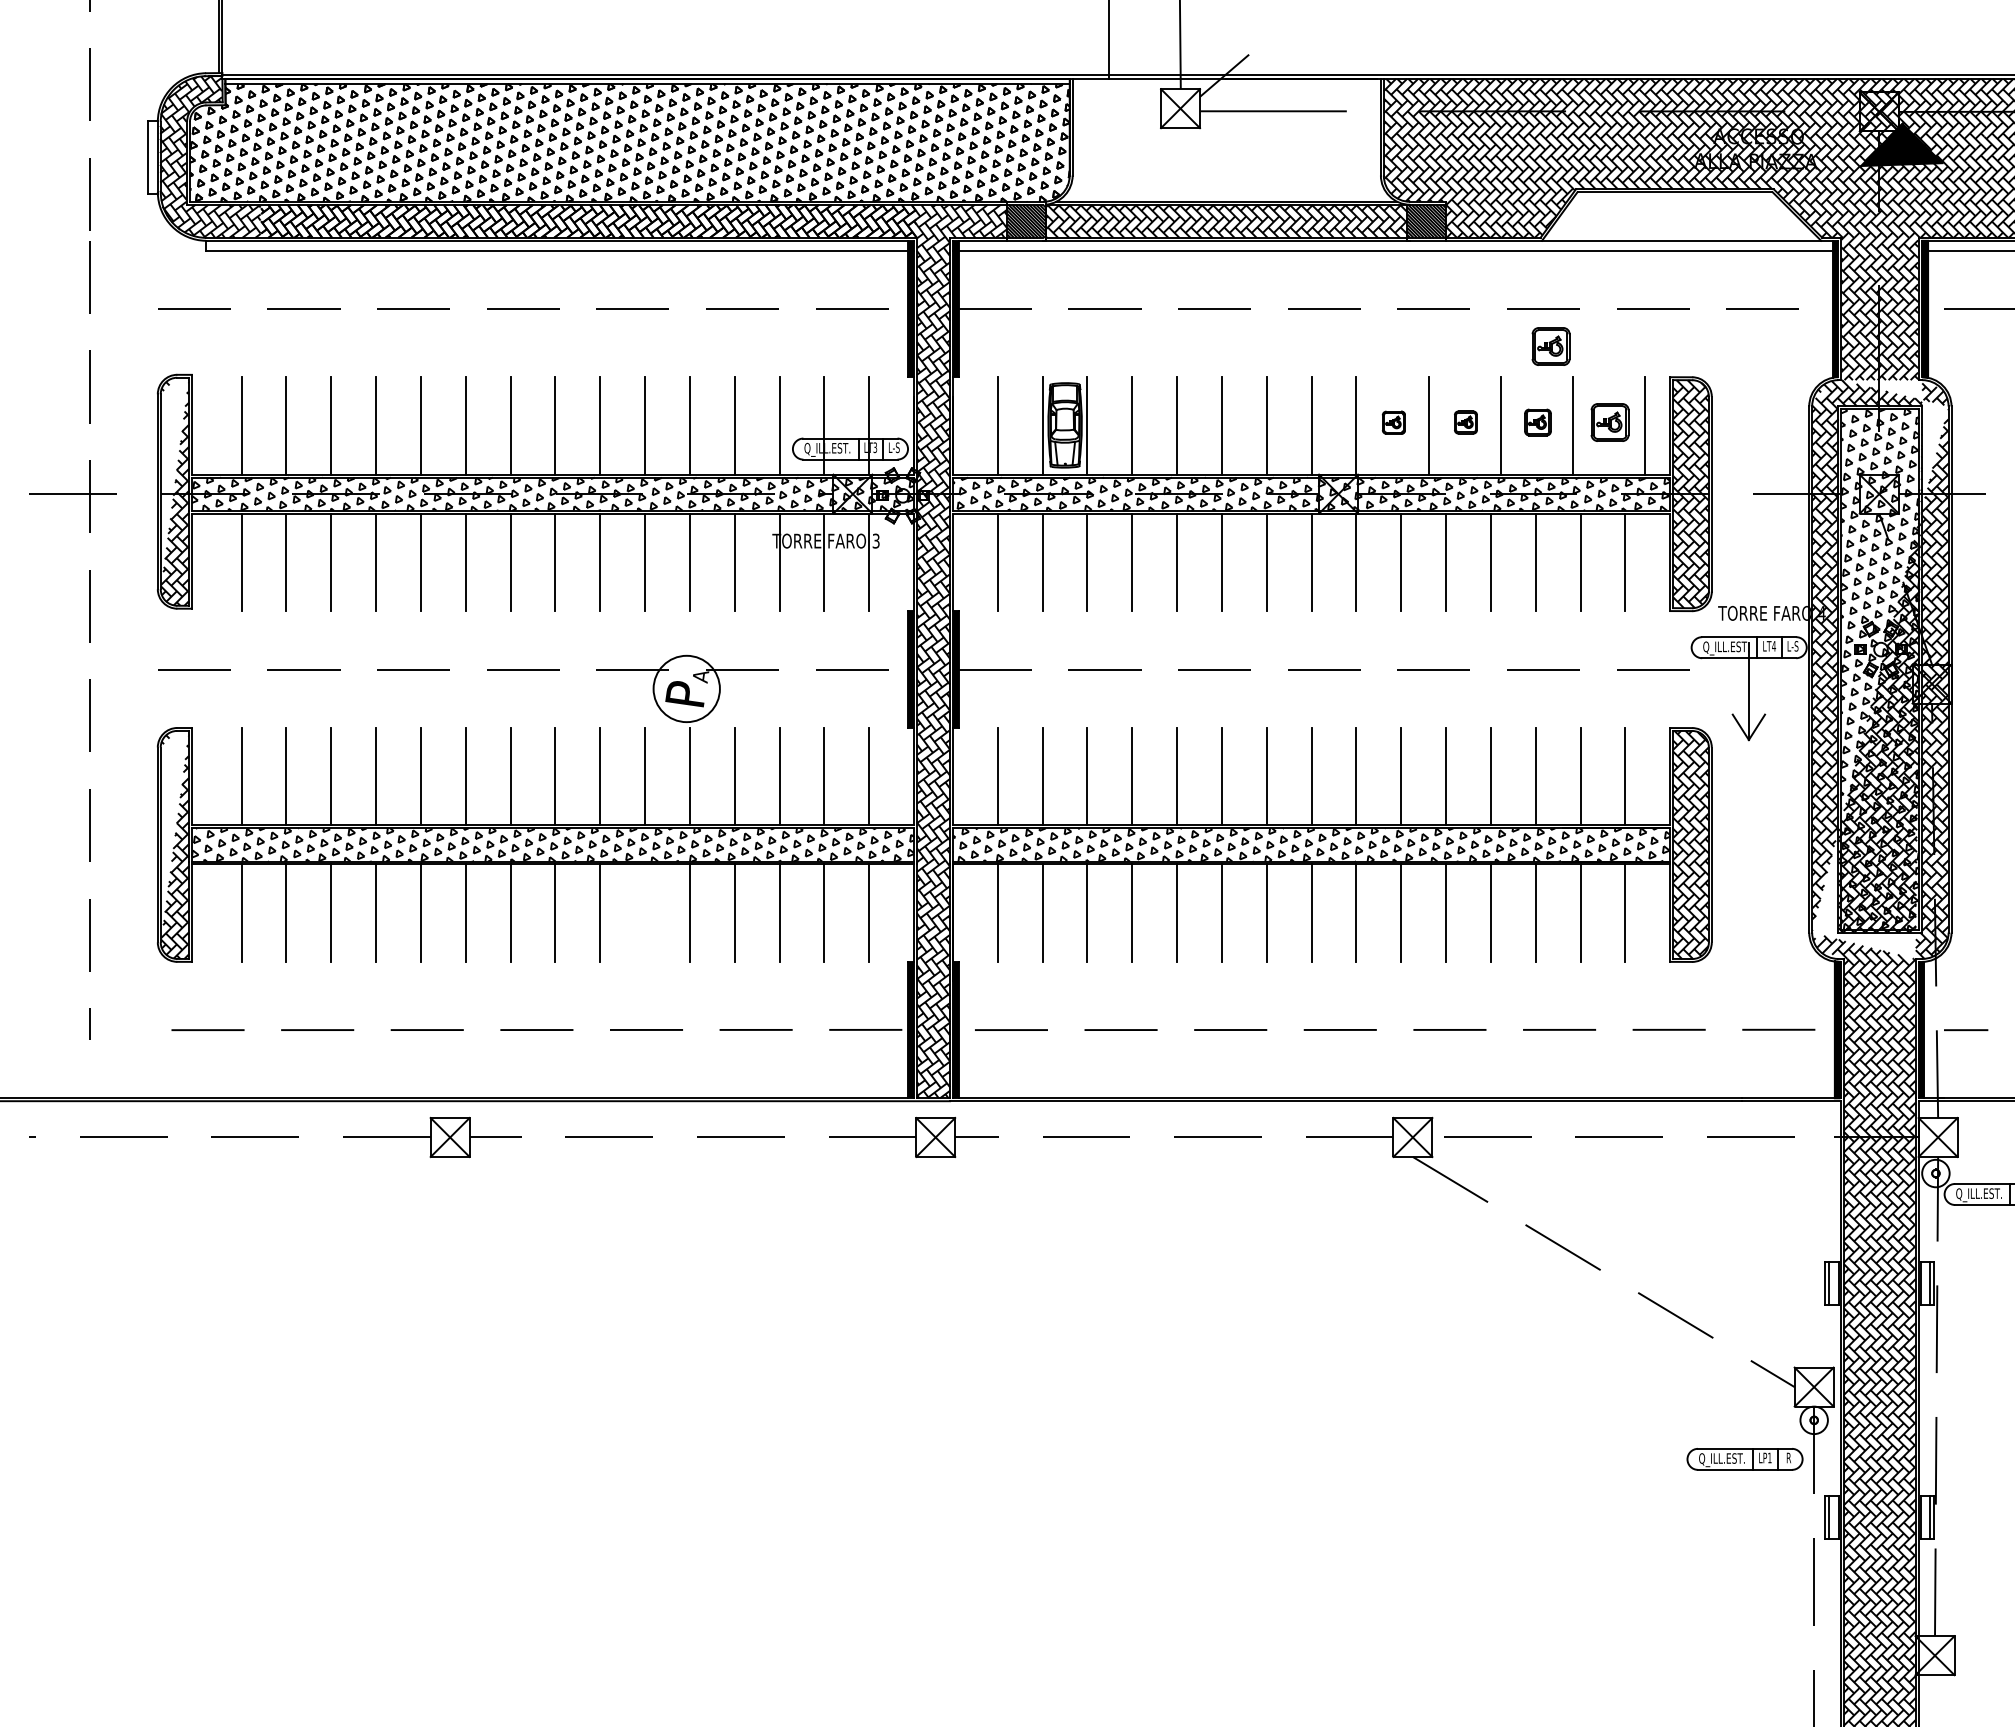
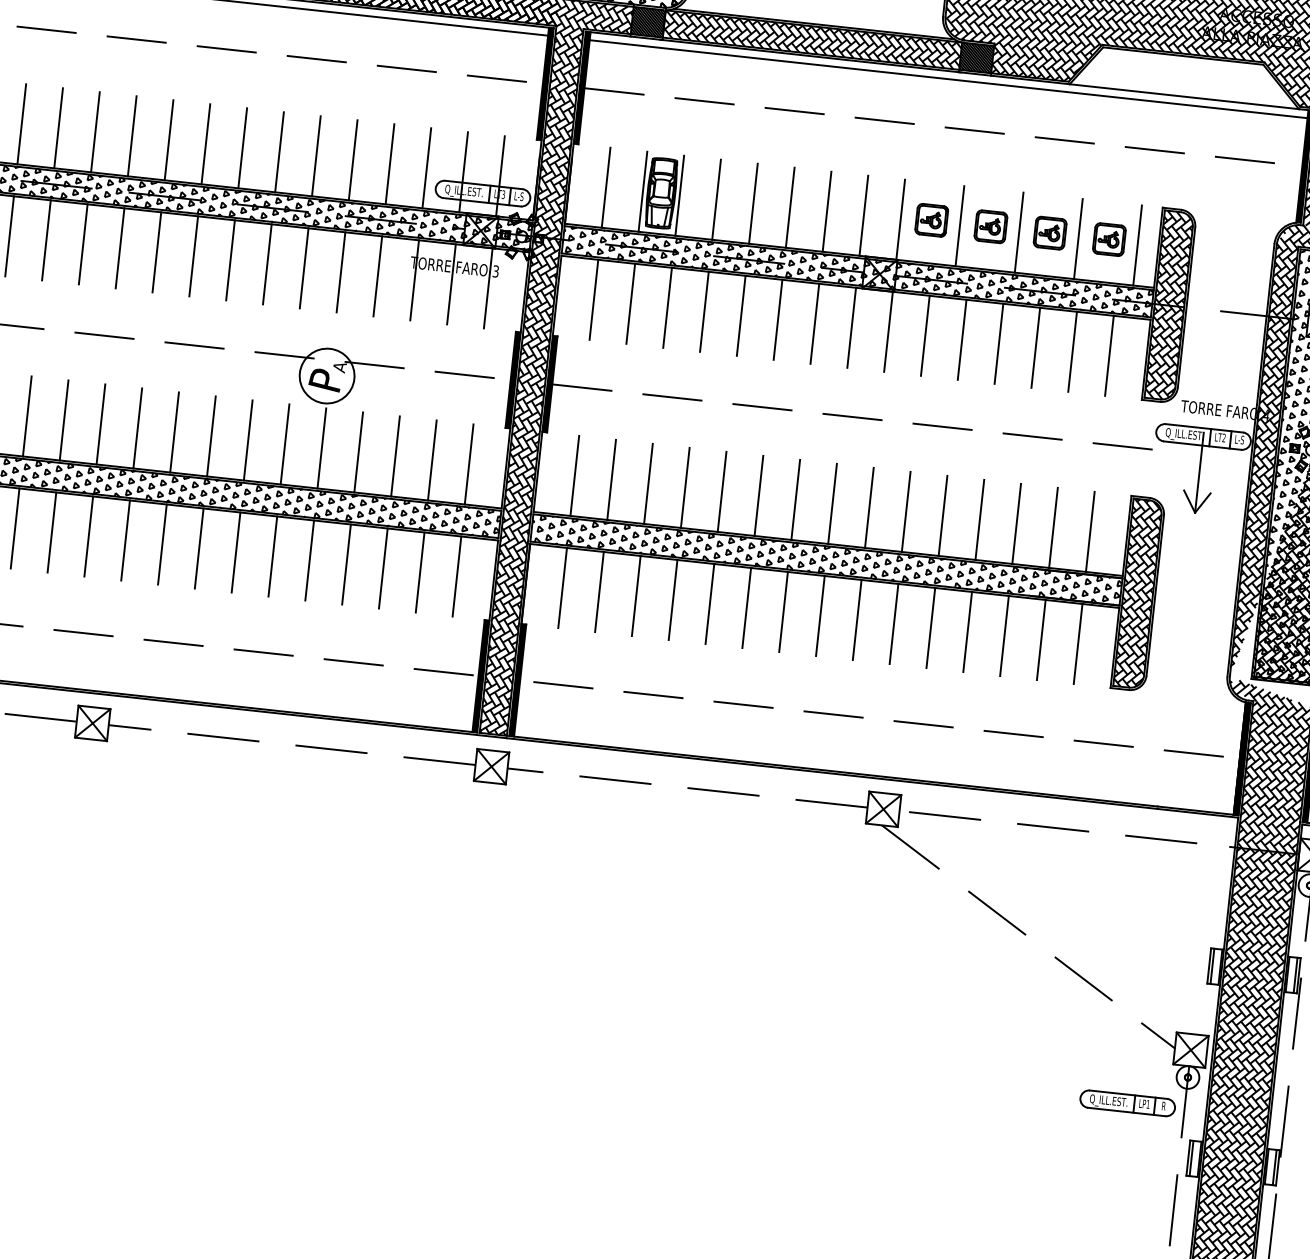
part: (1550, 346) -> (1067, 171), removed
part: (1393, 422) -> (931, 220), size x1.67
part: (1465, 422) -> (990, 226), size x1.67
part: (1537, 422) -> (1049, 233), size x1.43
text: (1774, 646) -> (1224, 438), LT4 -> LT2
line: (645, 912) -> (273, 556), added

